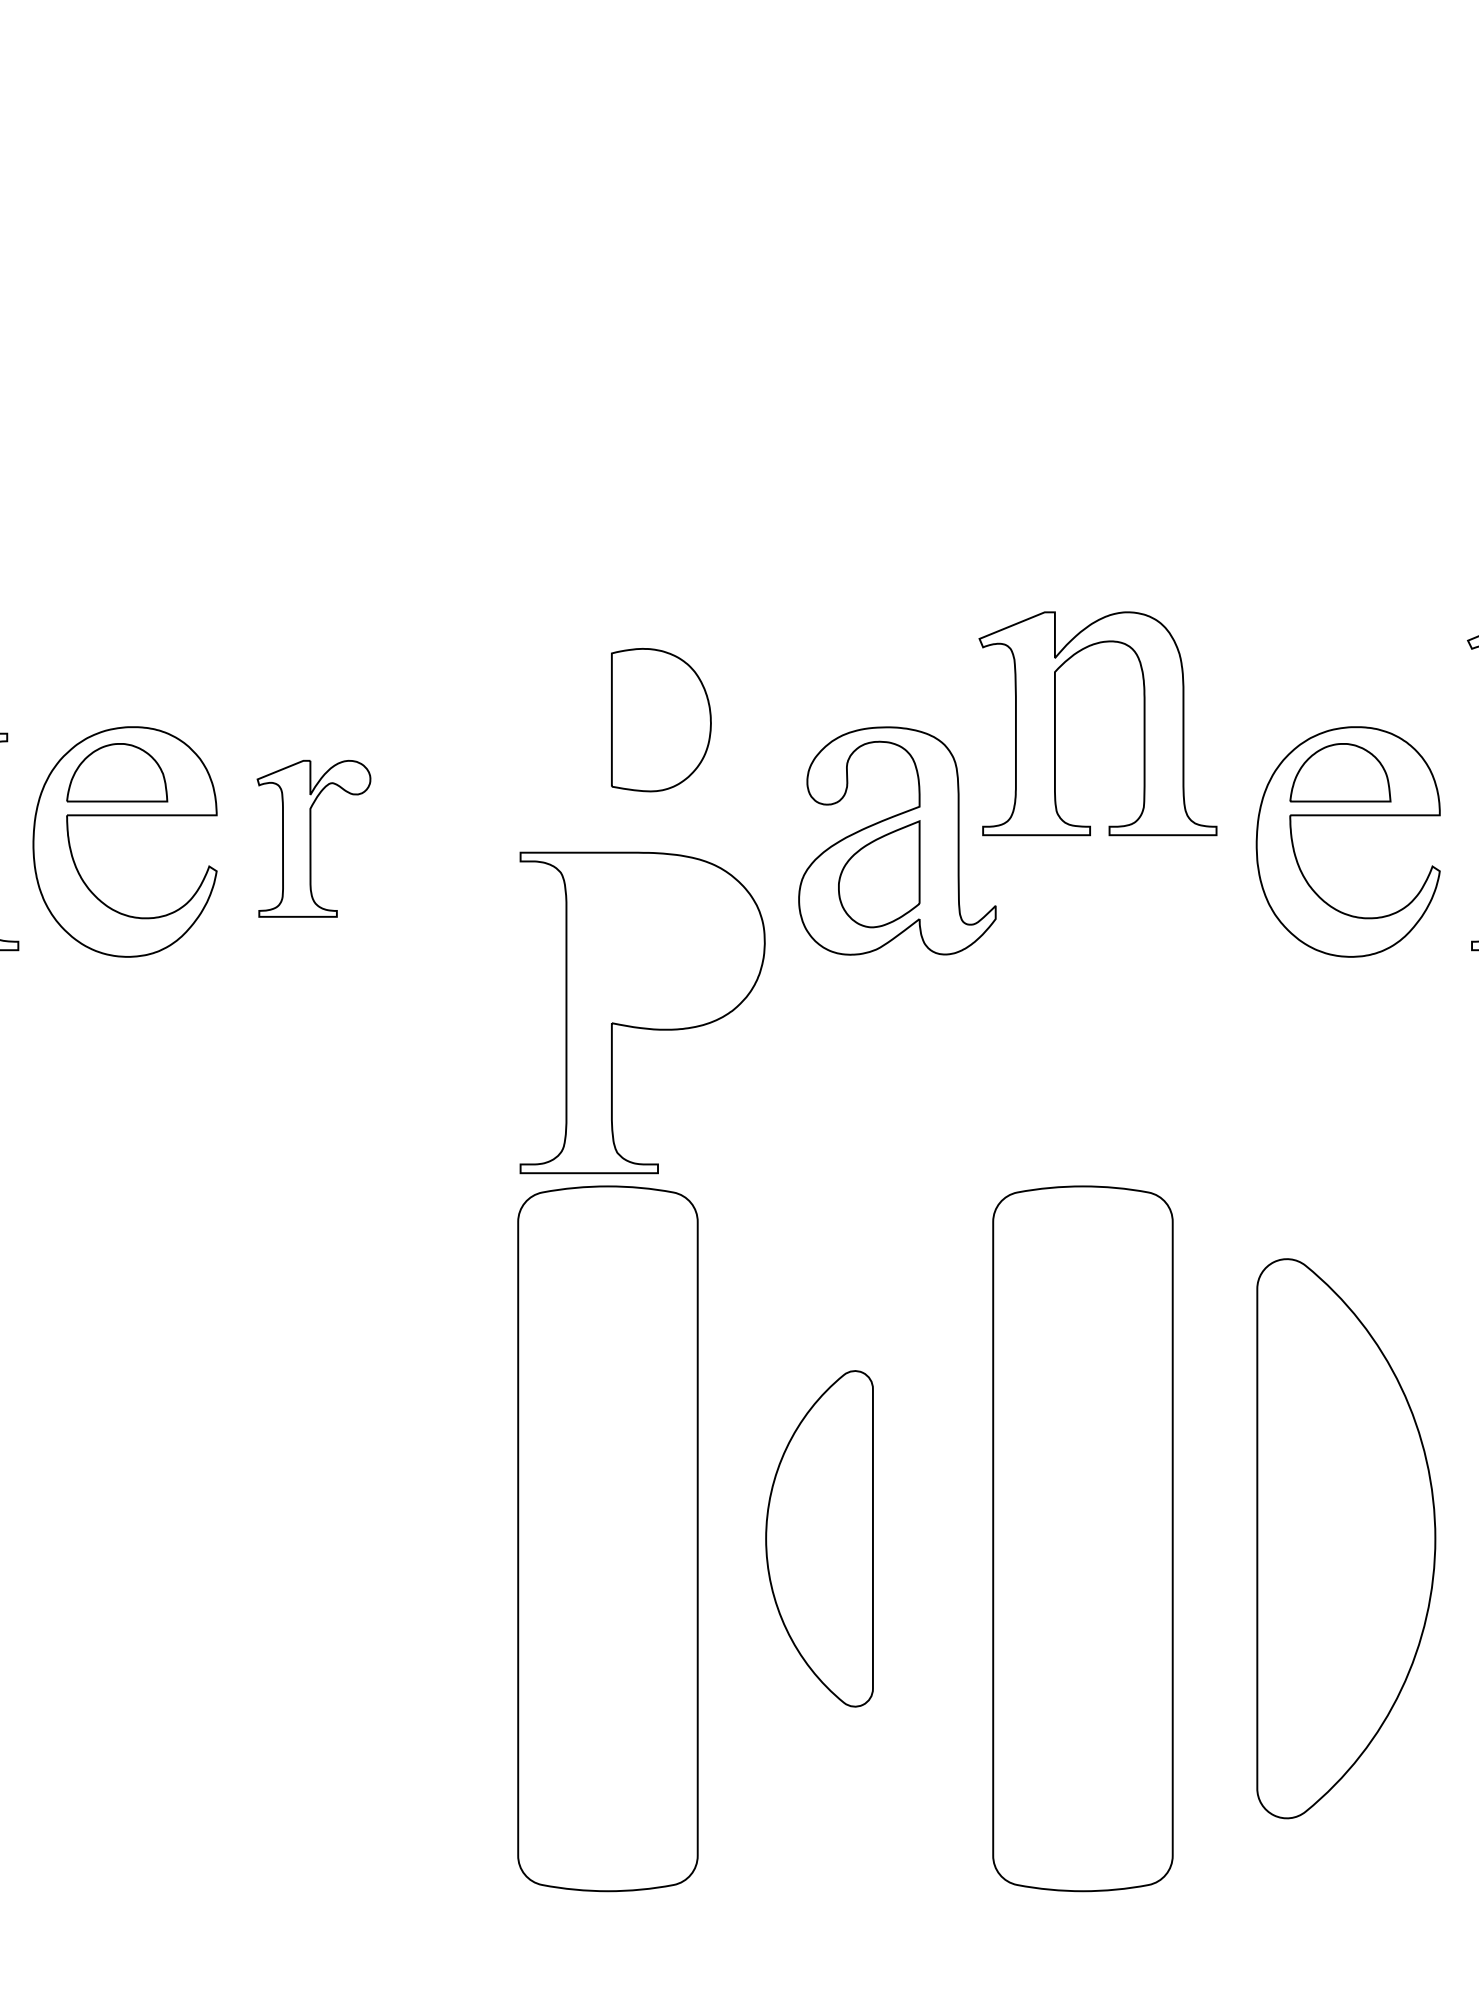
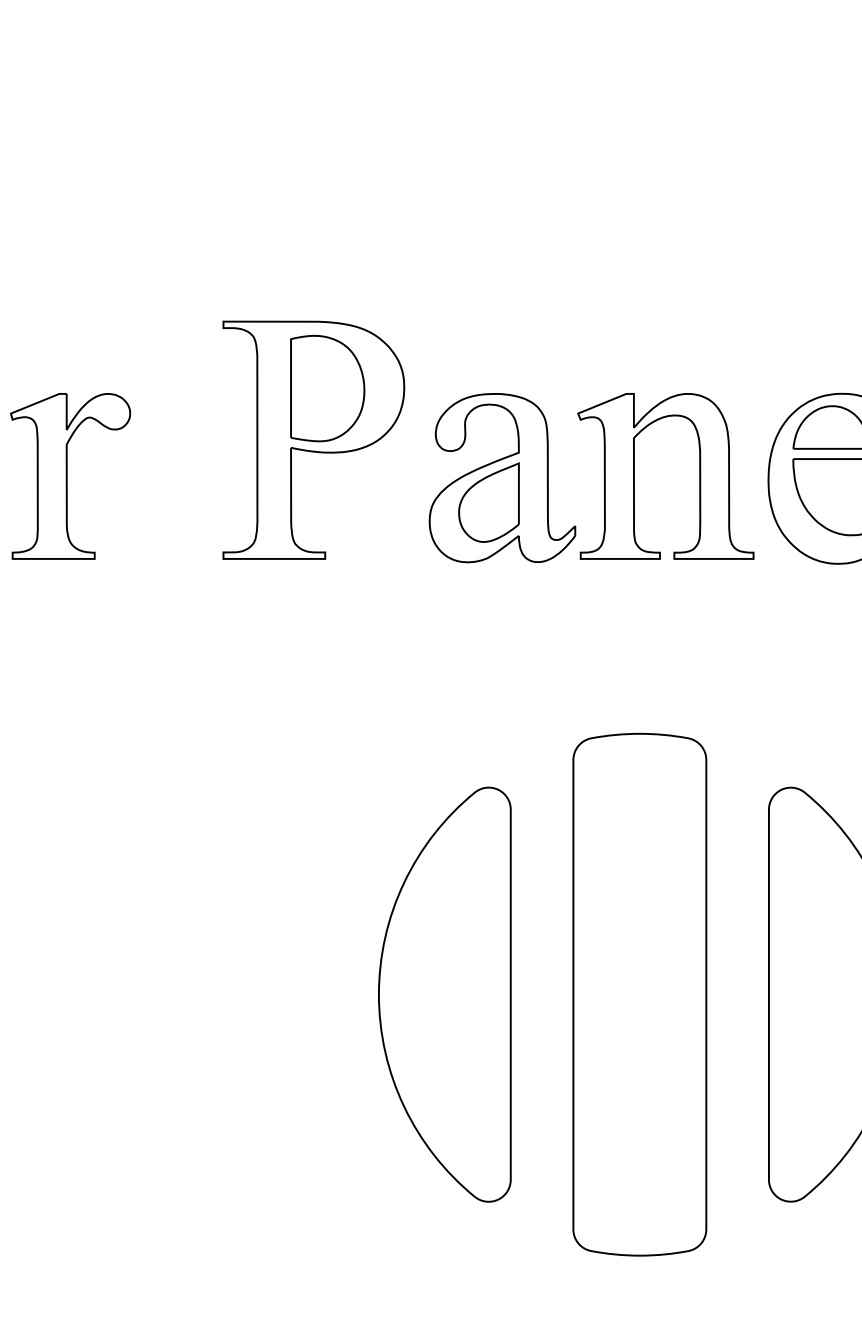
part: (1055, 723) -> (634, 476), moved
part: (313, 838) -> (70, 476), size x1.43
part: (642, 1012) -> (313, 439), moved
part: (607, 1538) -> (287, 994), removed
part: (819, 1538) -> (444, 994), size x1.67

